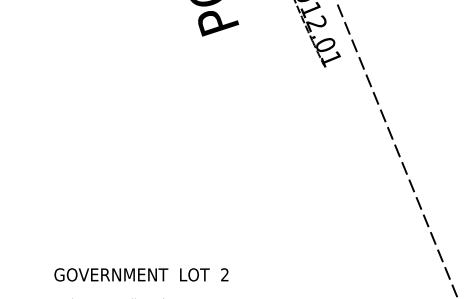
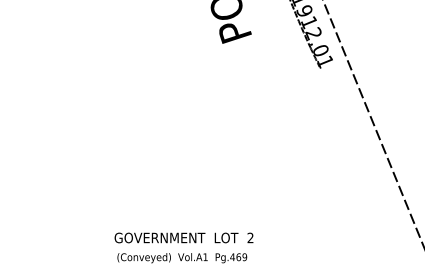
text: (140, 274) -> (183, 237), moved

